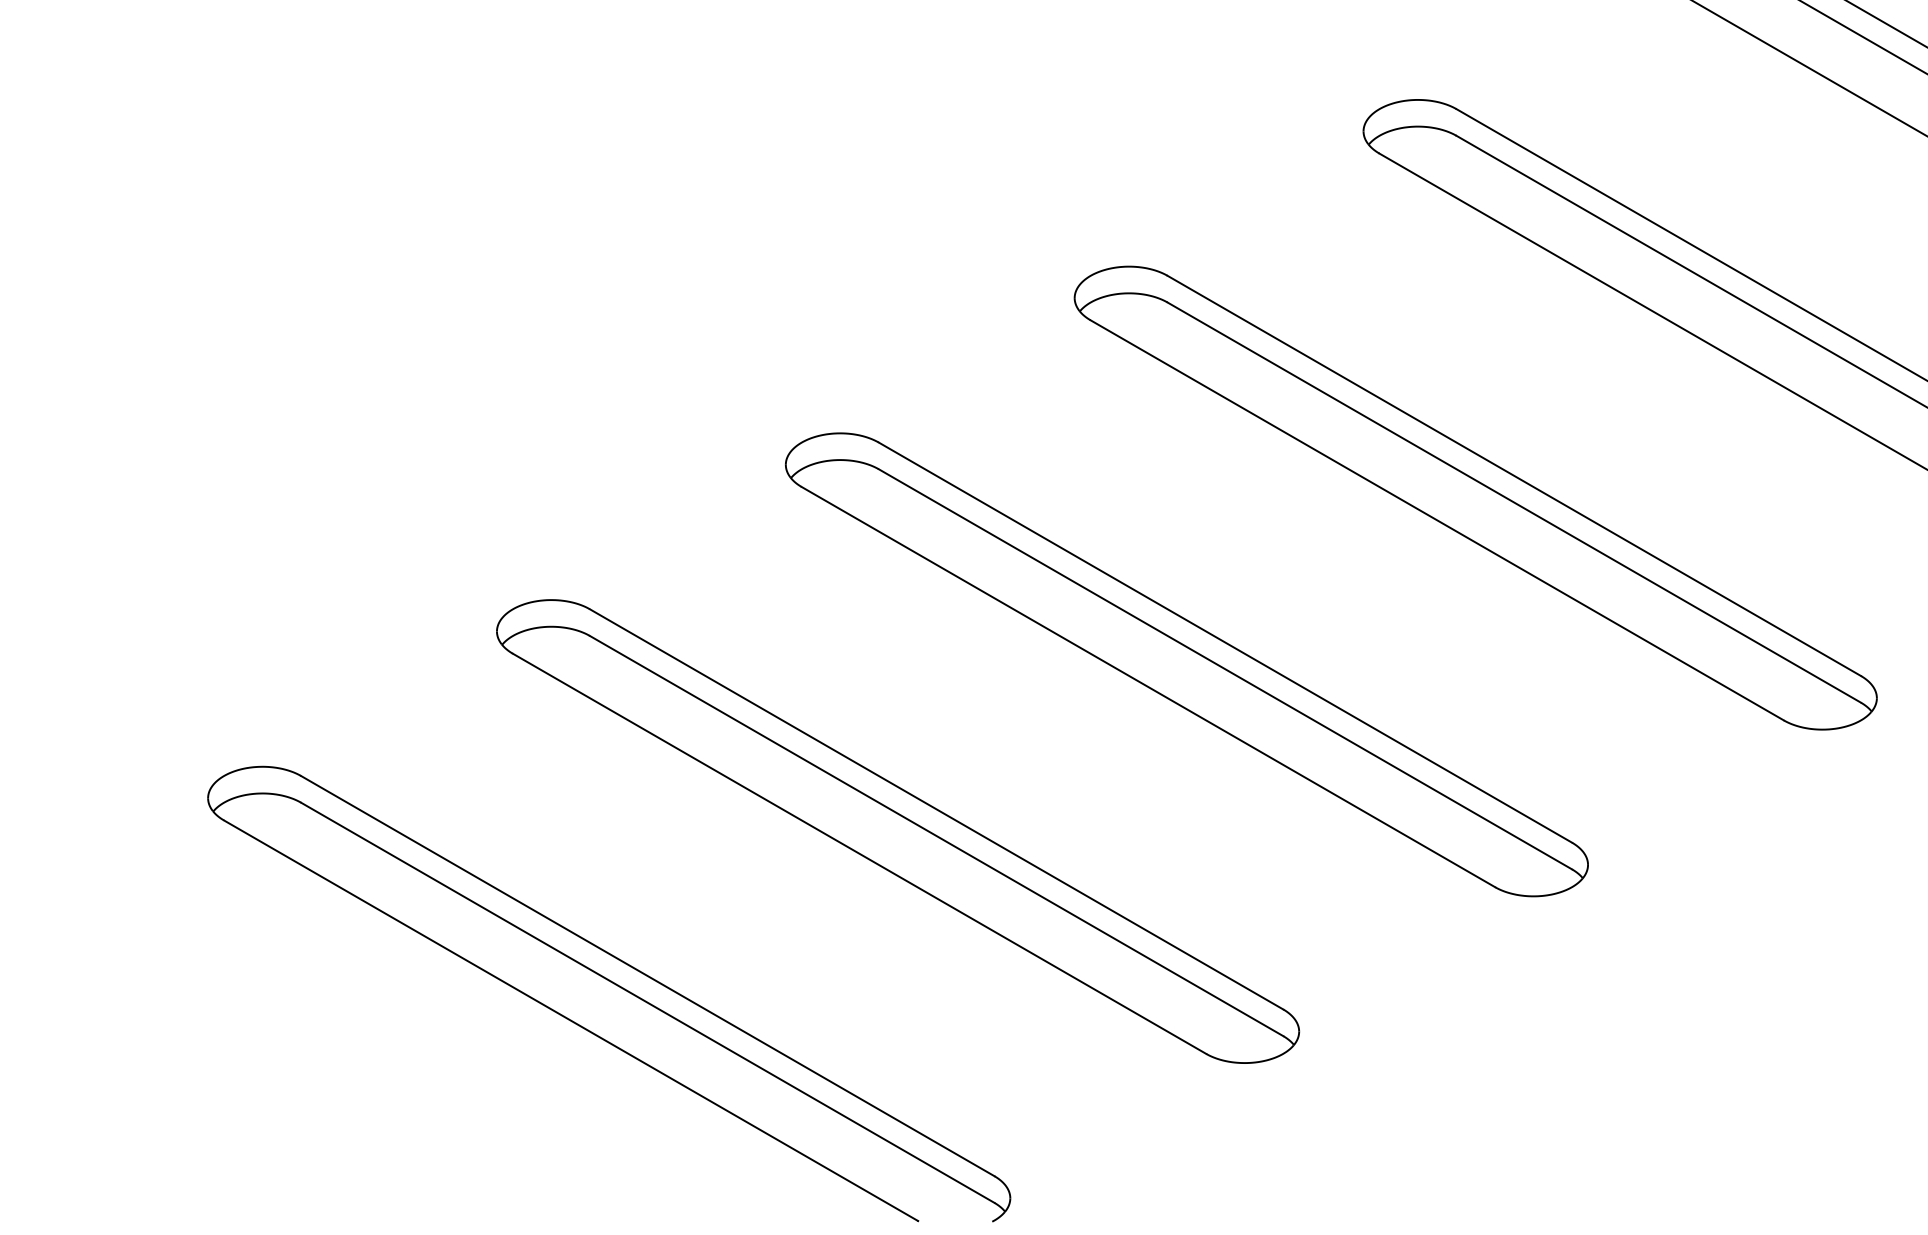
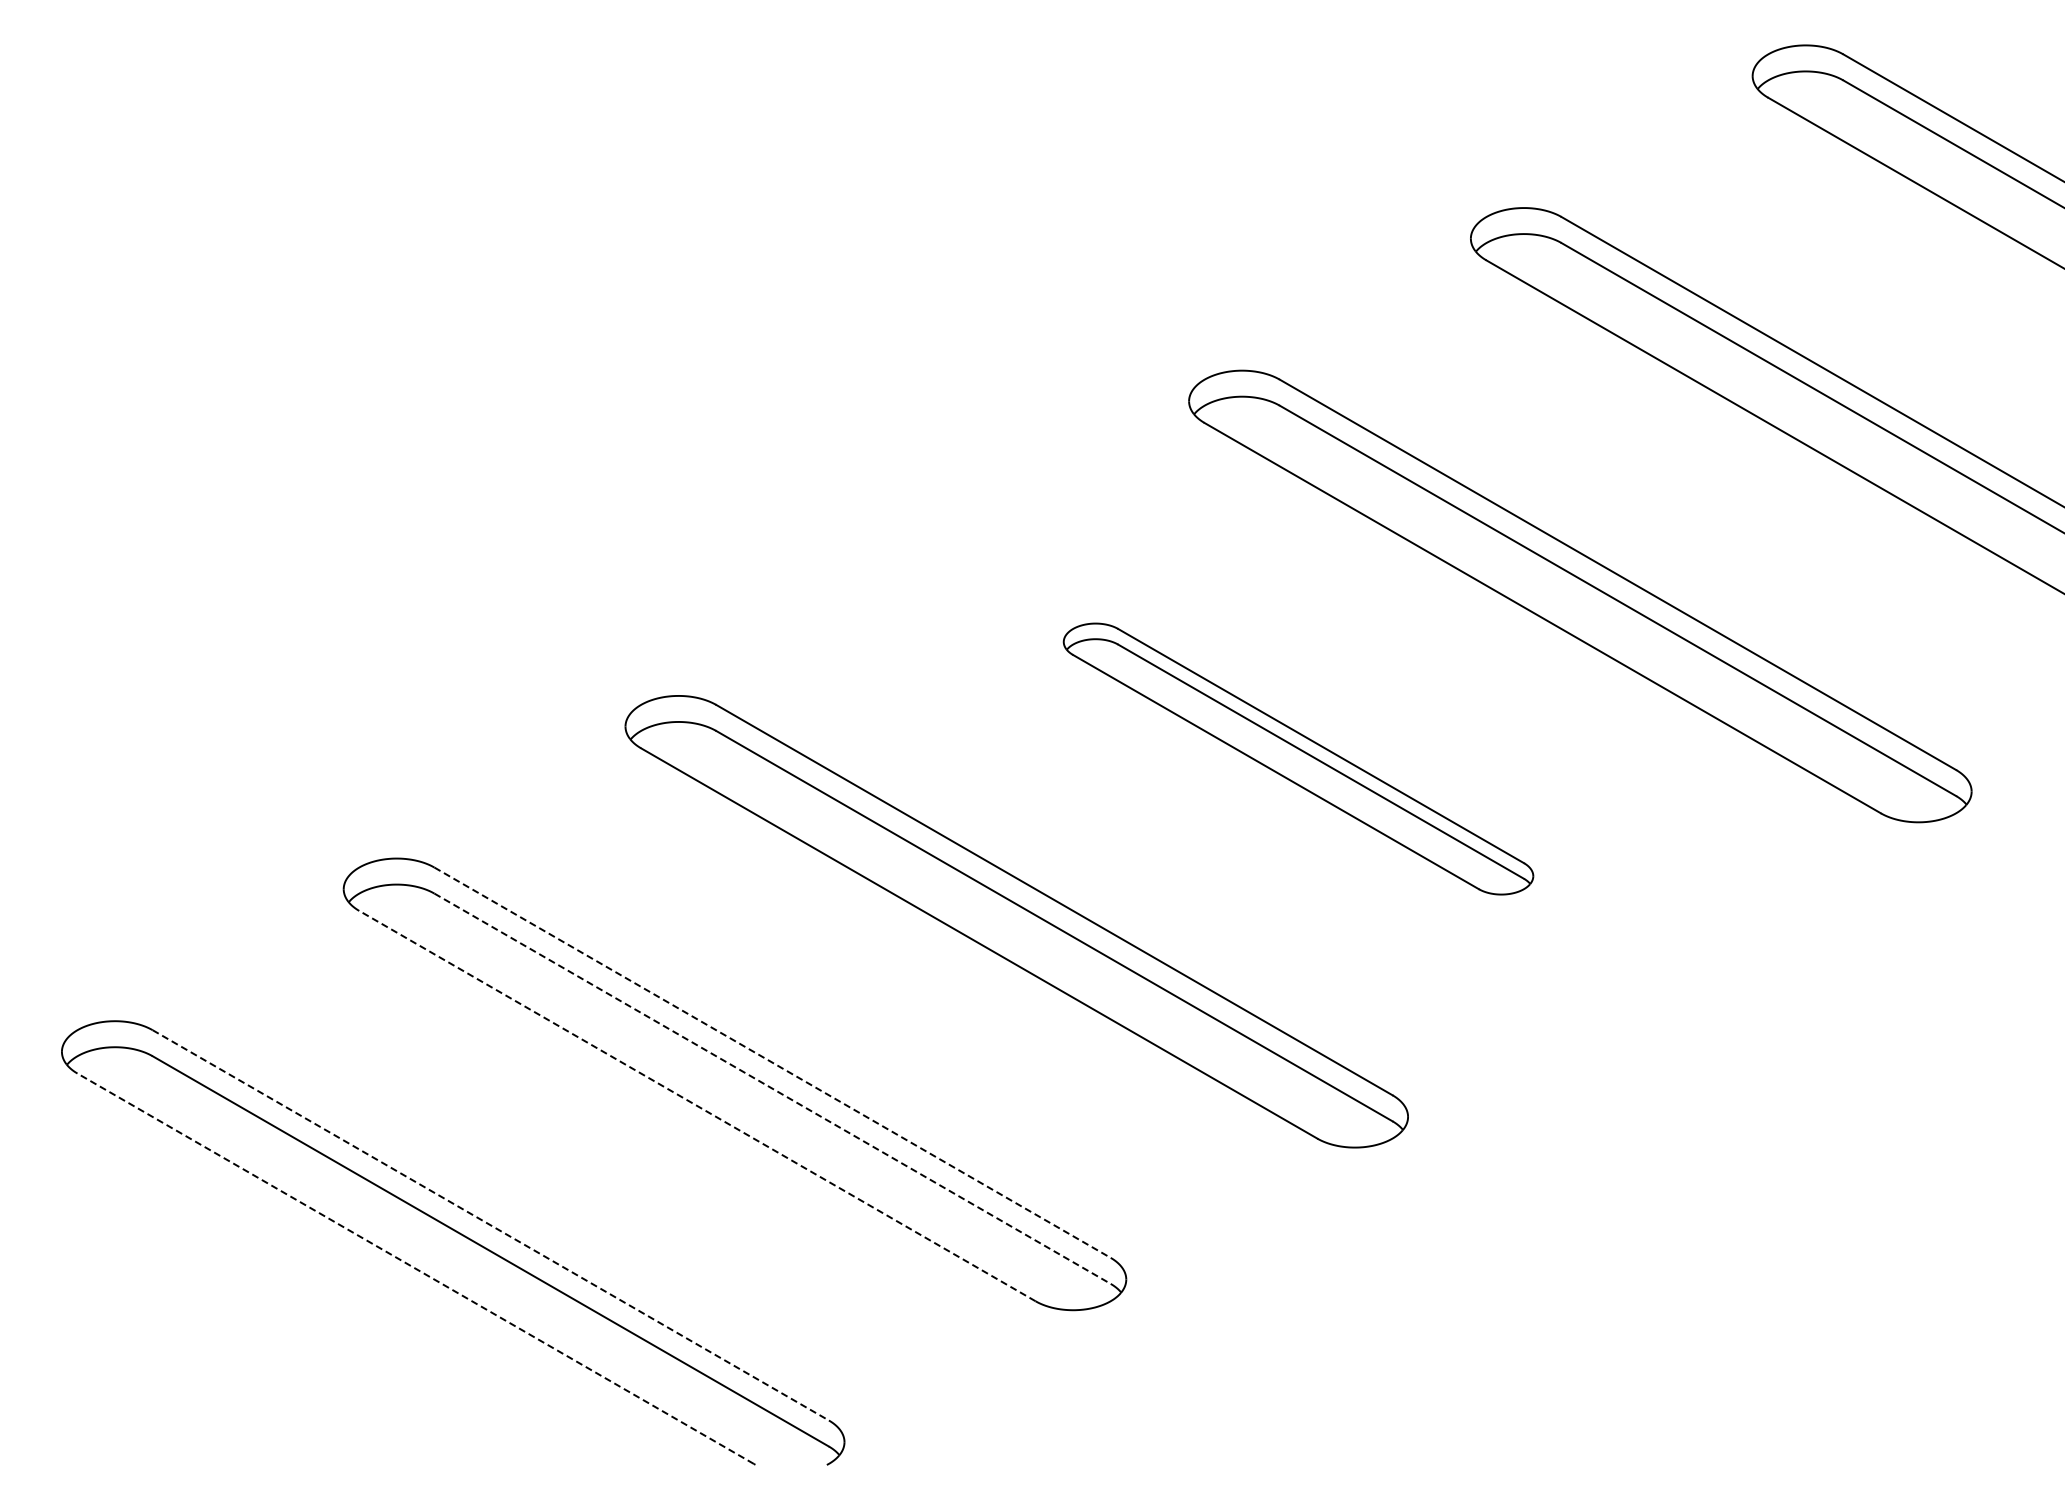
part: (1475, 497) -> (1298, 758), size x0.6
line: (937, 809) -> (773, 1062), solid -> dashed
line: (937, 835) -> (773, 1088), solid -> dashed
line: (859, 853) -> (697, 1105), solid -> dashed
line: (648, 976) -> (491, 1225), solid -> dashed
line: (570, 1020) -> (415, 1268), solid -> dashed

